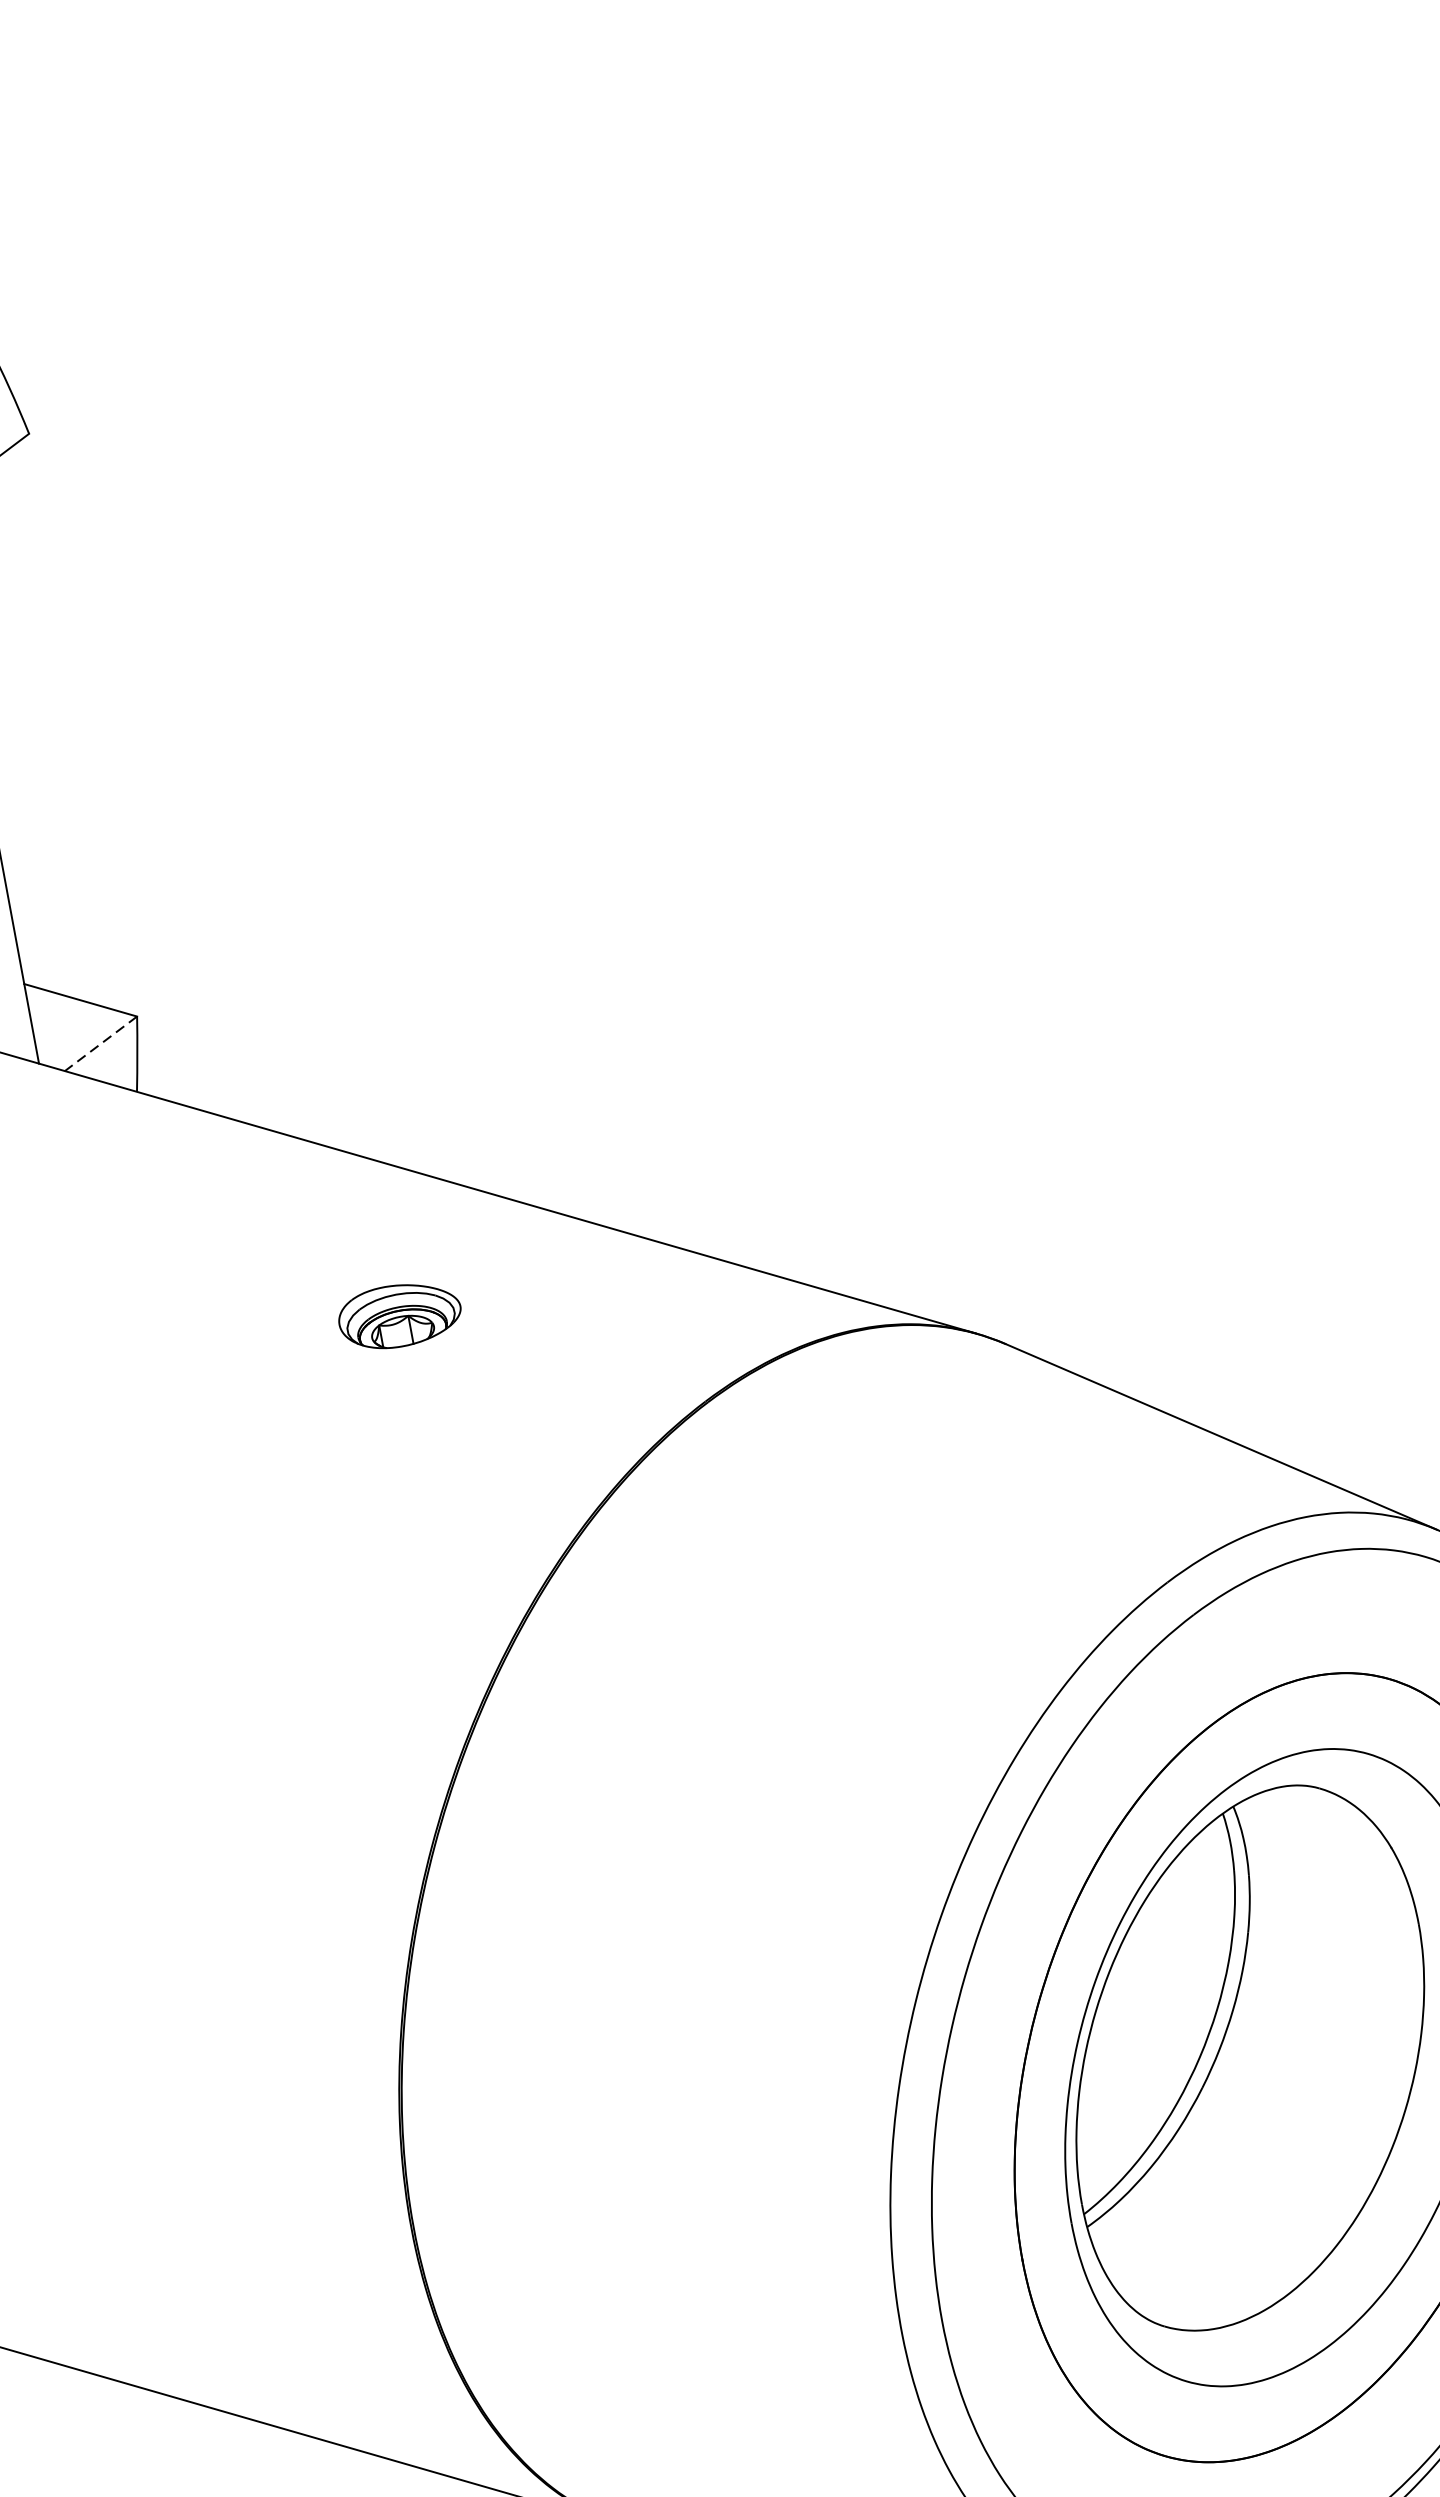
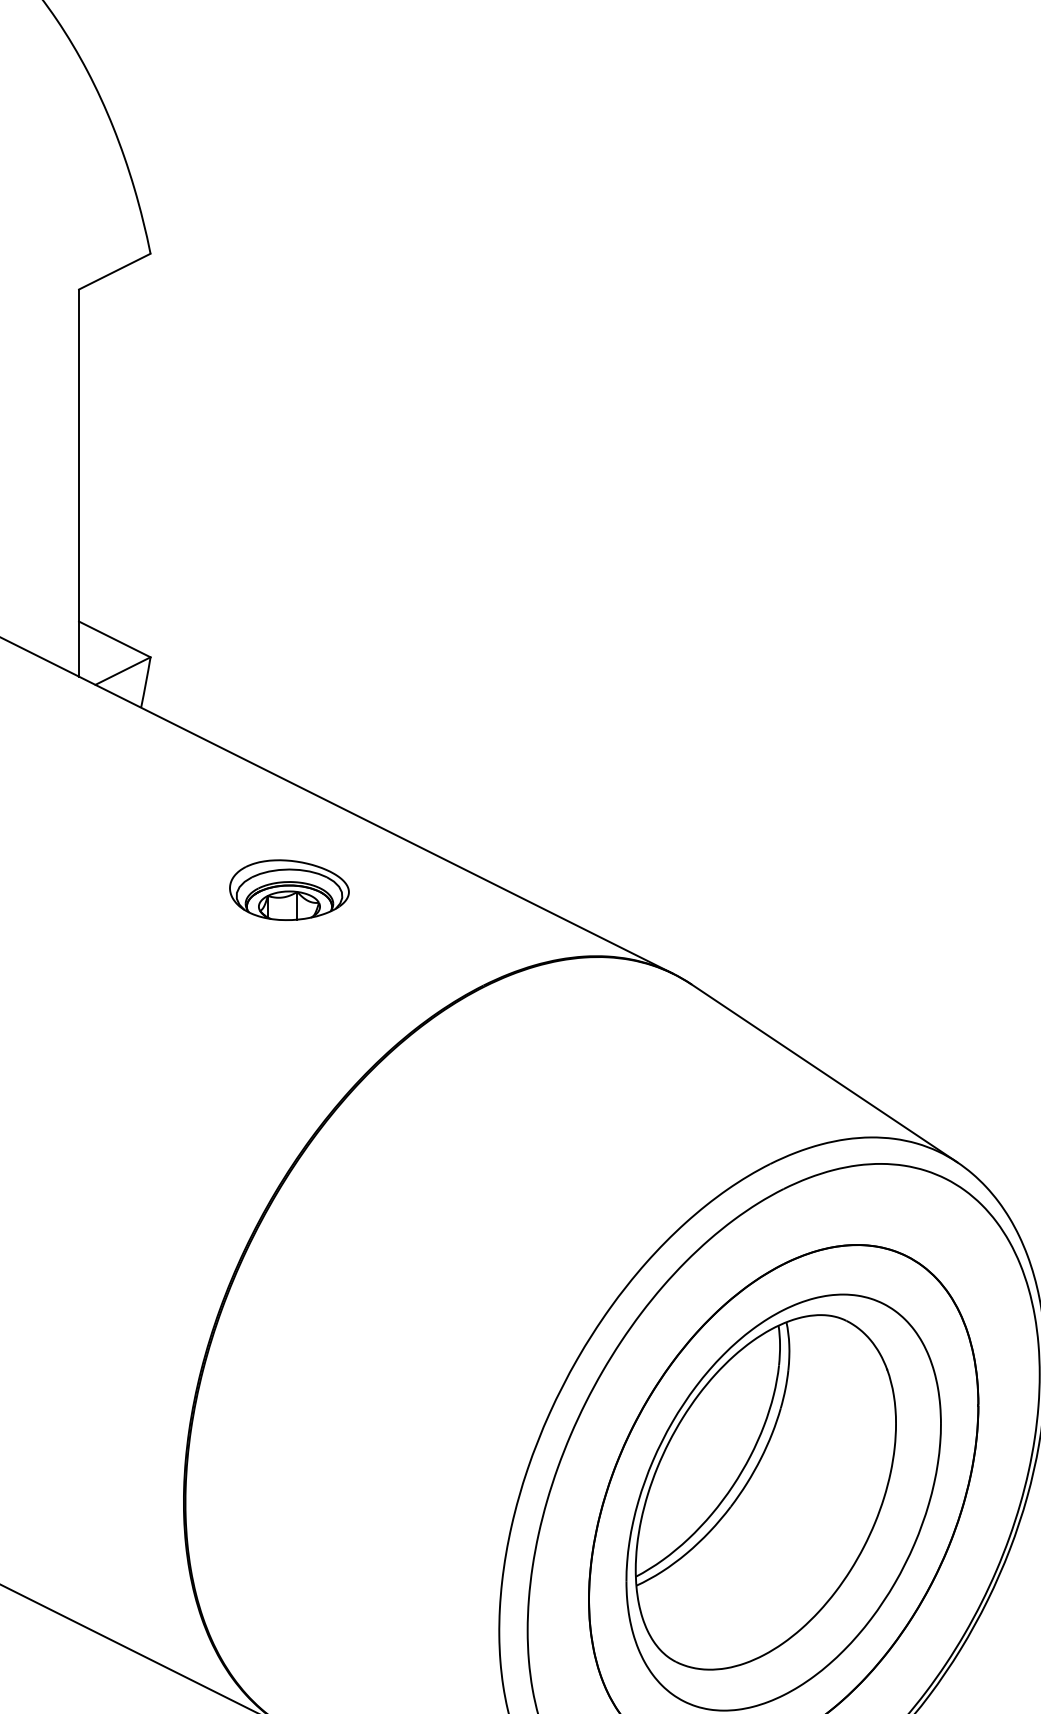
line: (101, 1044) -> (123, 671), dashed -> solid
part: (399, 1314) -> (289, 889), size x1.43

